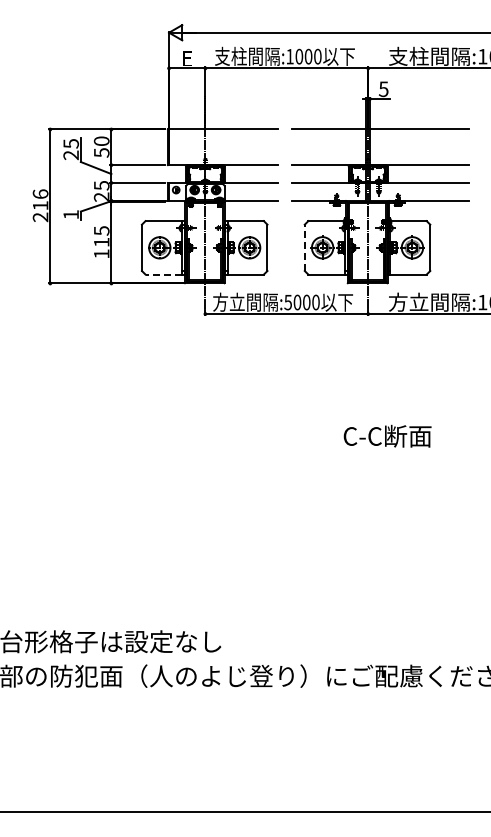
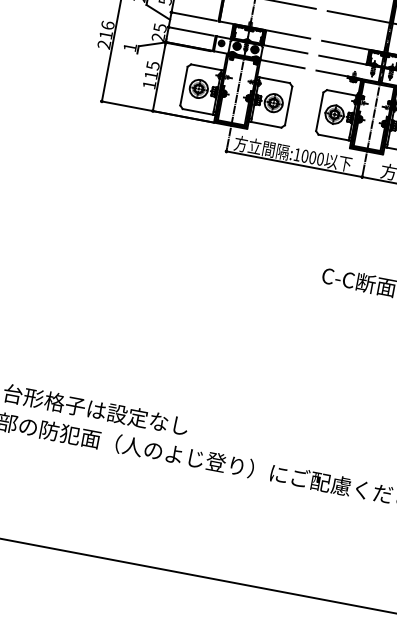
line: (304, 247) -> (319, 111), dashed -> solid
line: (163, 274) -> (197, 111), dashed -> solid
text: (287, 302) -> (296, 154), :5000 -> :1000

